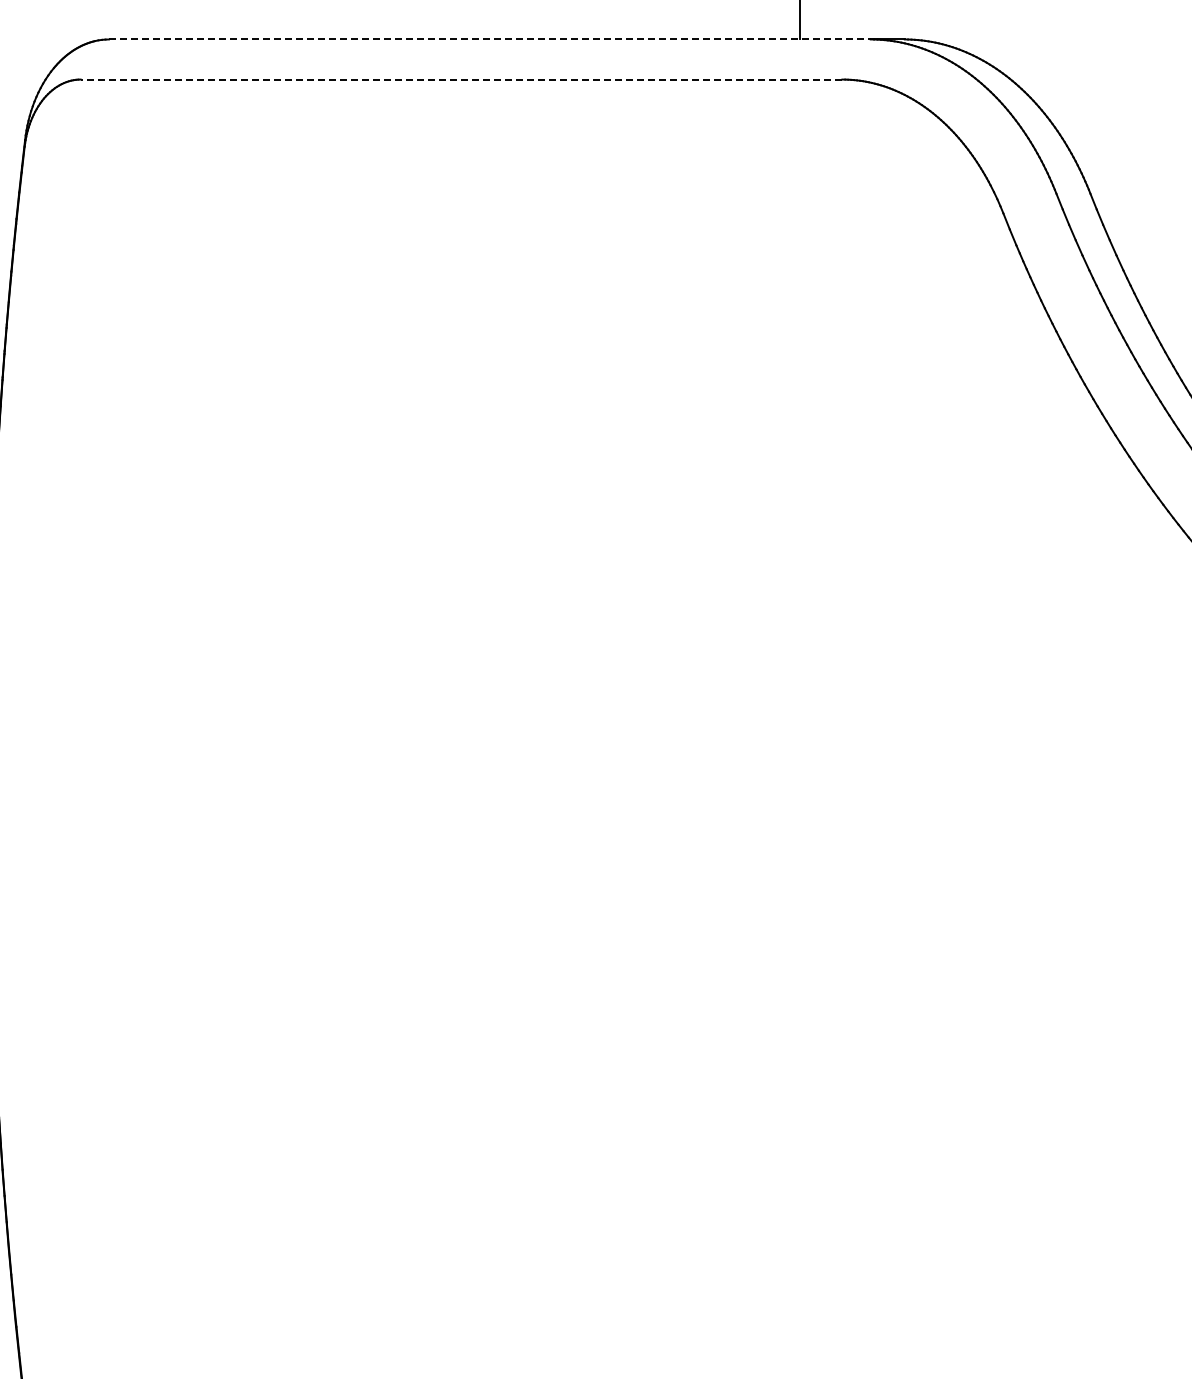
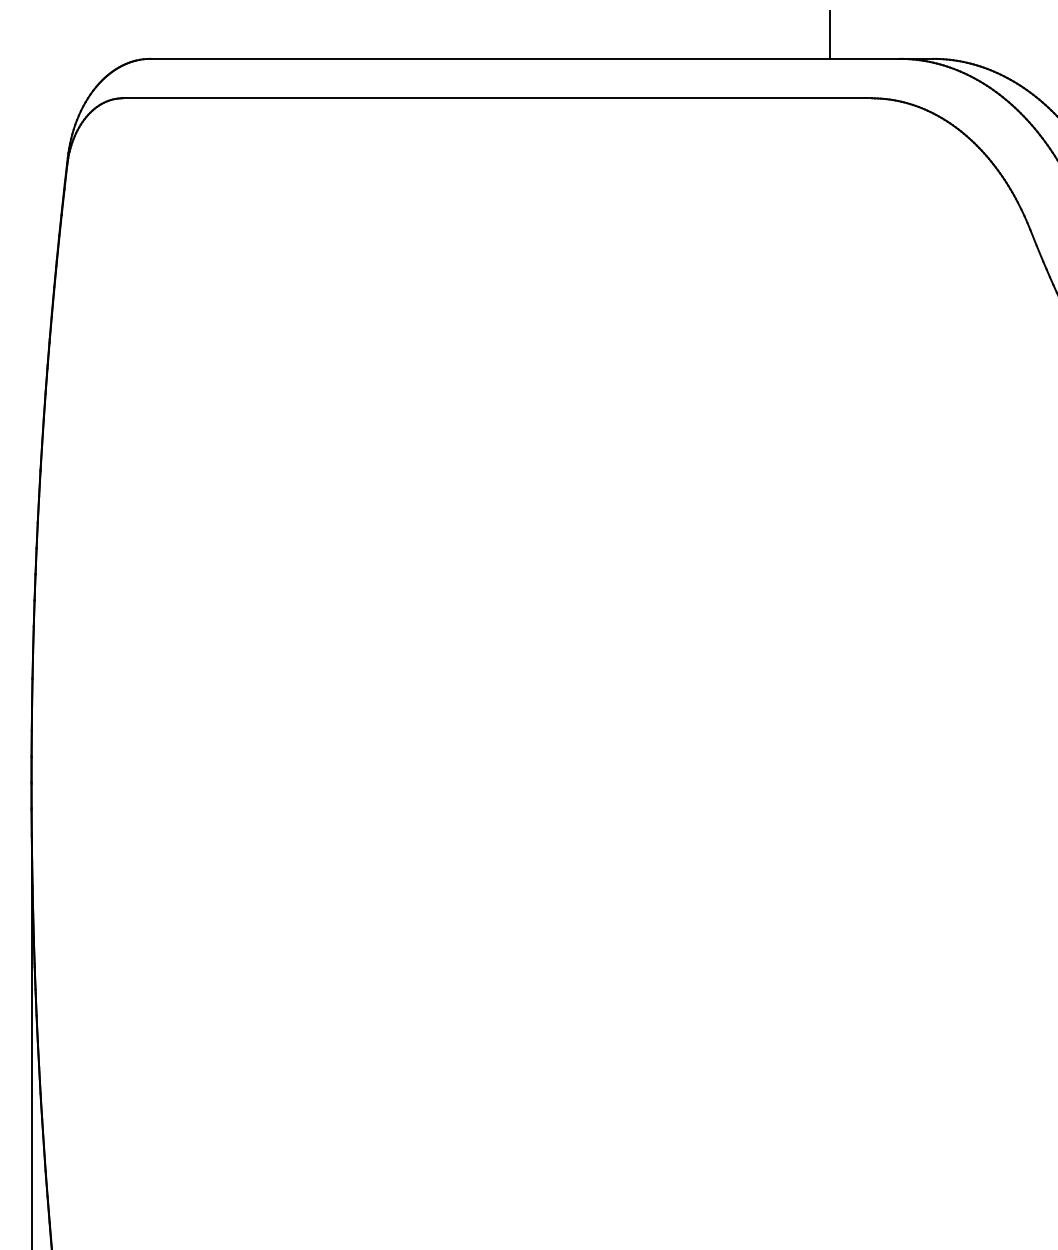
line: (489, 39) -> (524, 58), dashed -> solid
line: (461, 79) -> (497, 98), dashed -> solid

